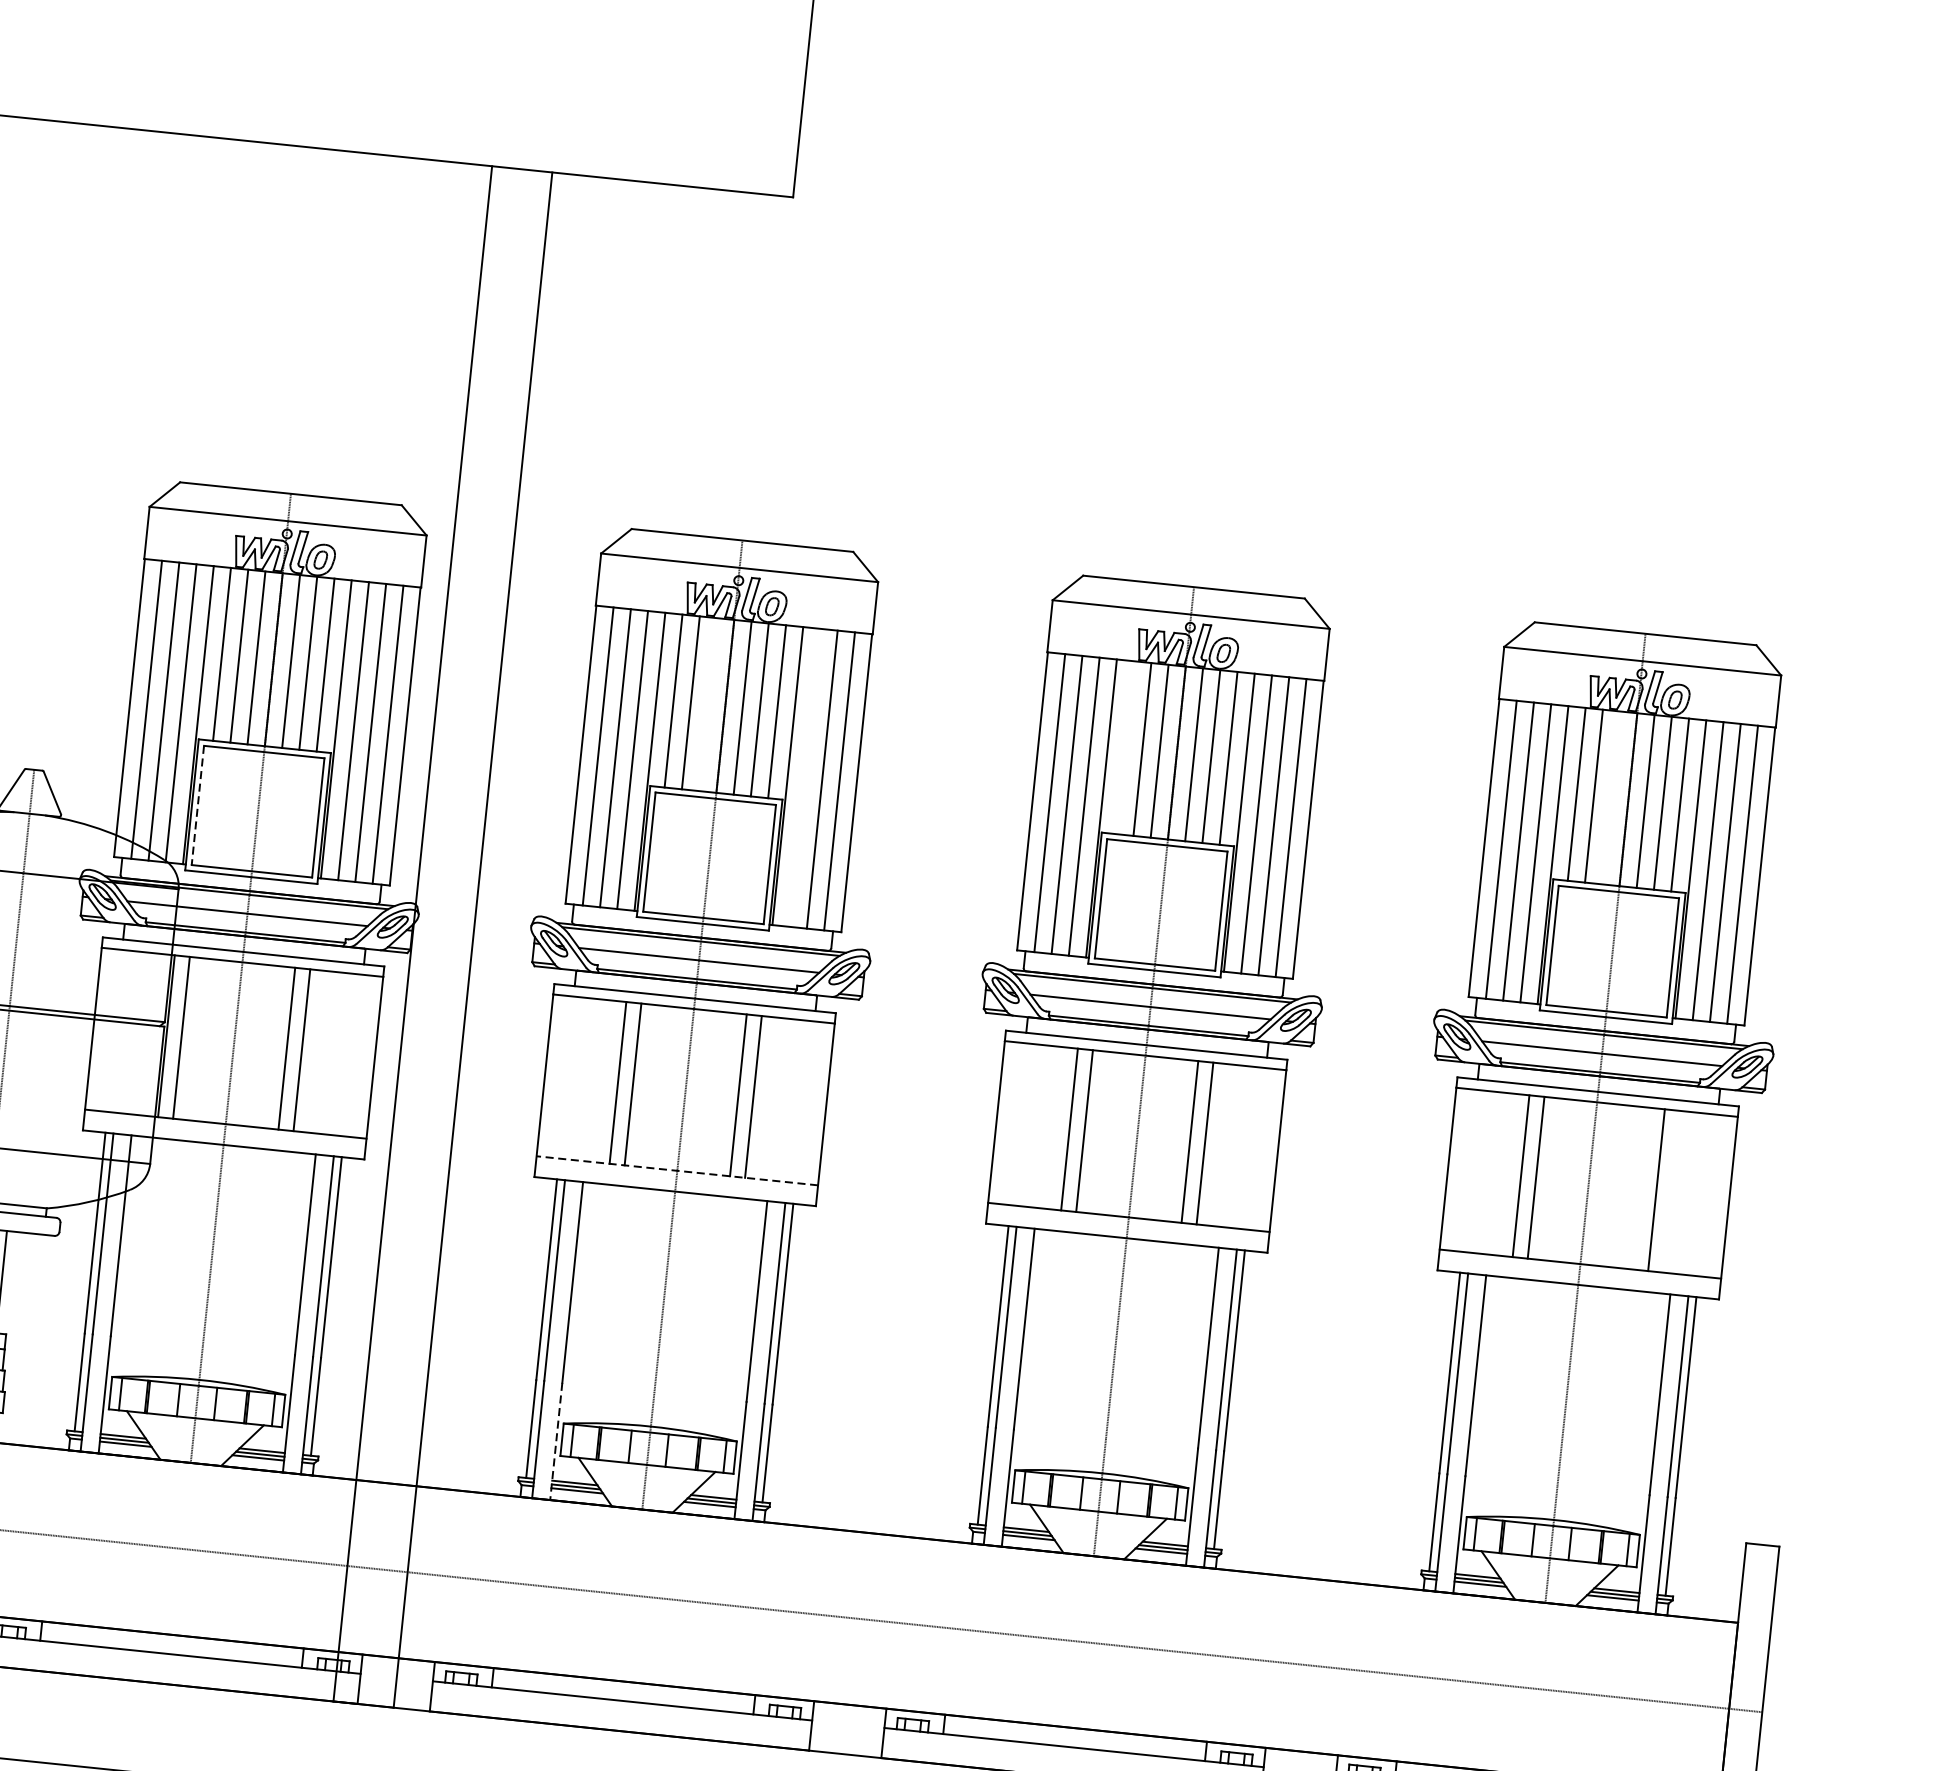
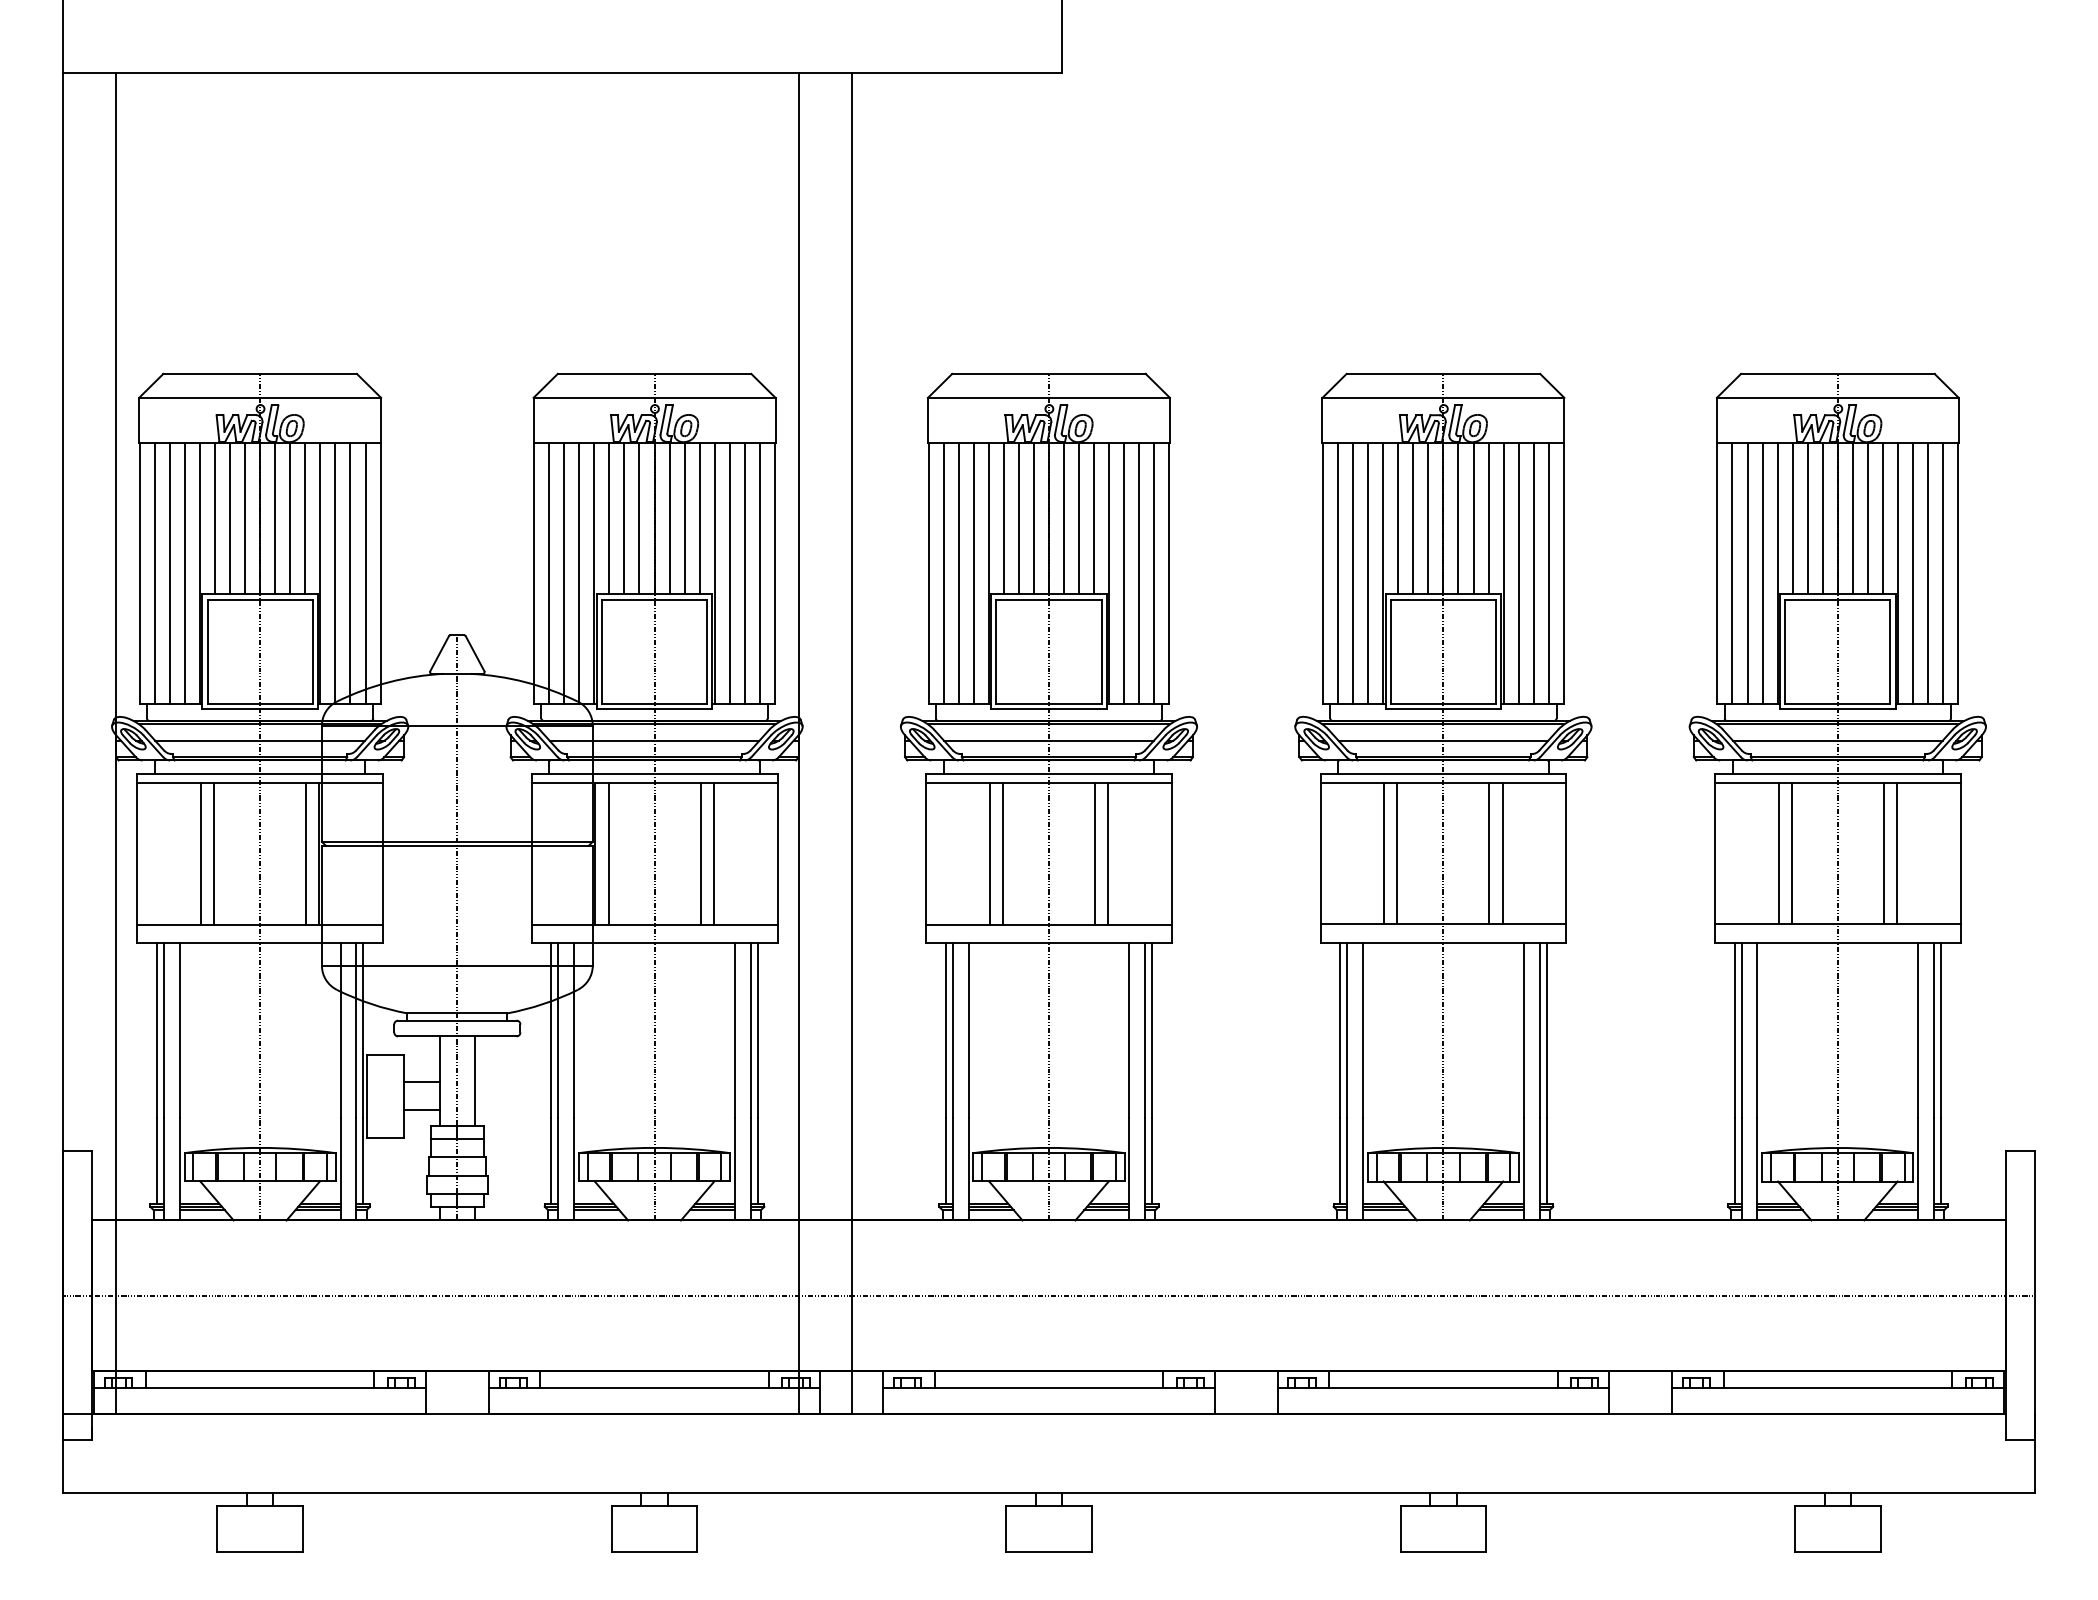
line: (707, 704) -> (1033, 518), added
line: (1125, 747) -> (1398, 518), added
line: (805, 777) -> (1124, 573), added
line: (1610, 797) -> (1822, 518), added
line: (197, 806) -> (601, 652), dashed -> solid
line: (677, 1170) -> (1049, 924), dashed -> solid
line: (1641, 1188) -> (1883, 853), added
line: (556, 1441) -> (968, 1169), dashed -> solid

